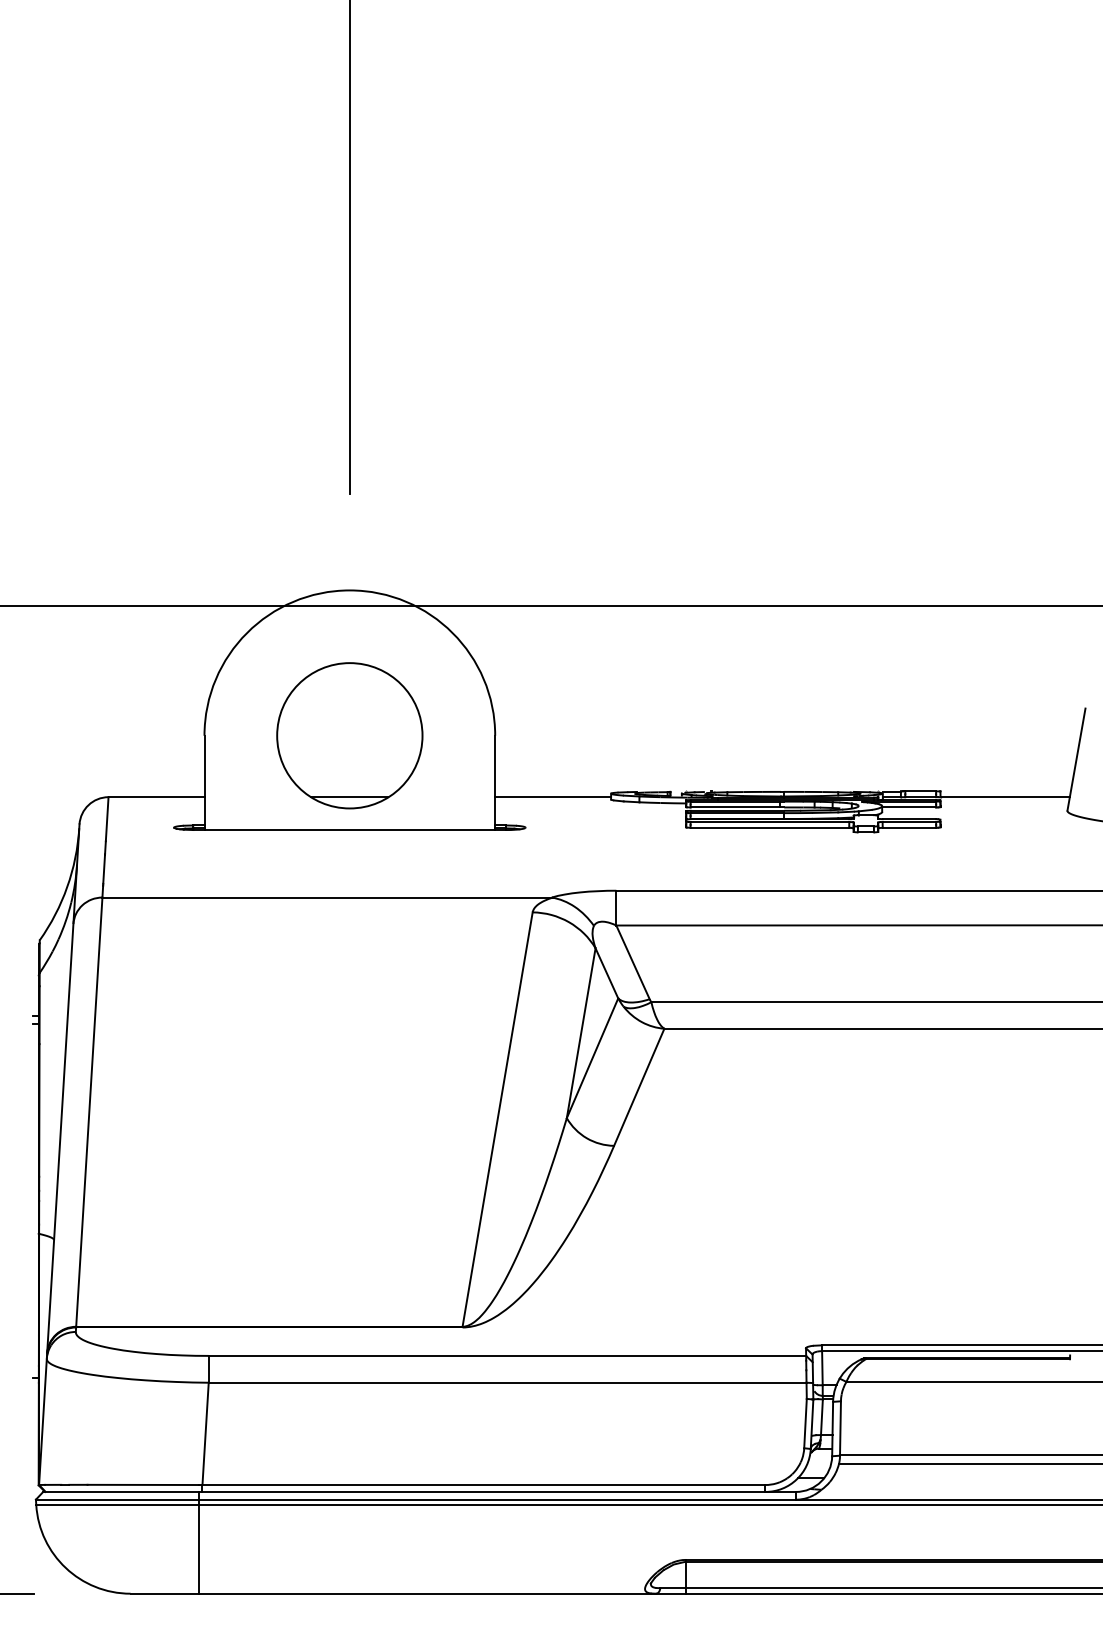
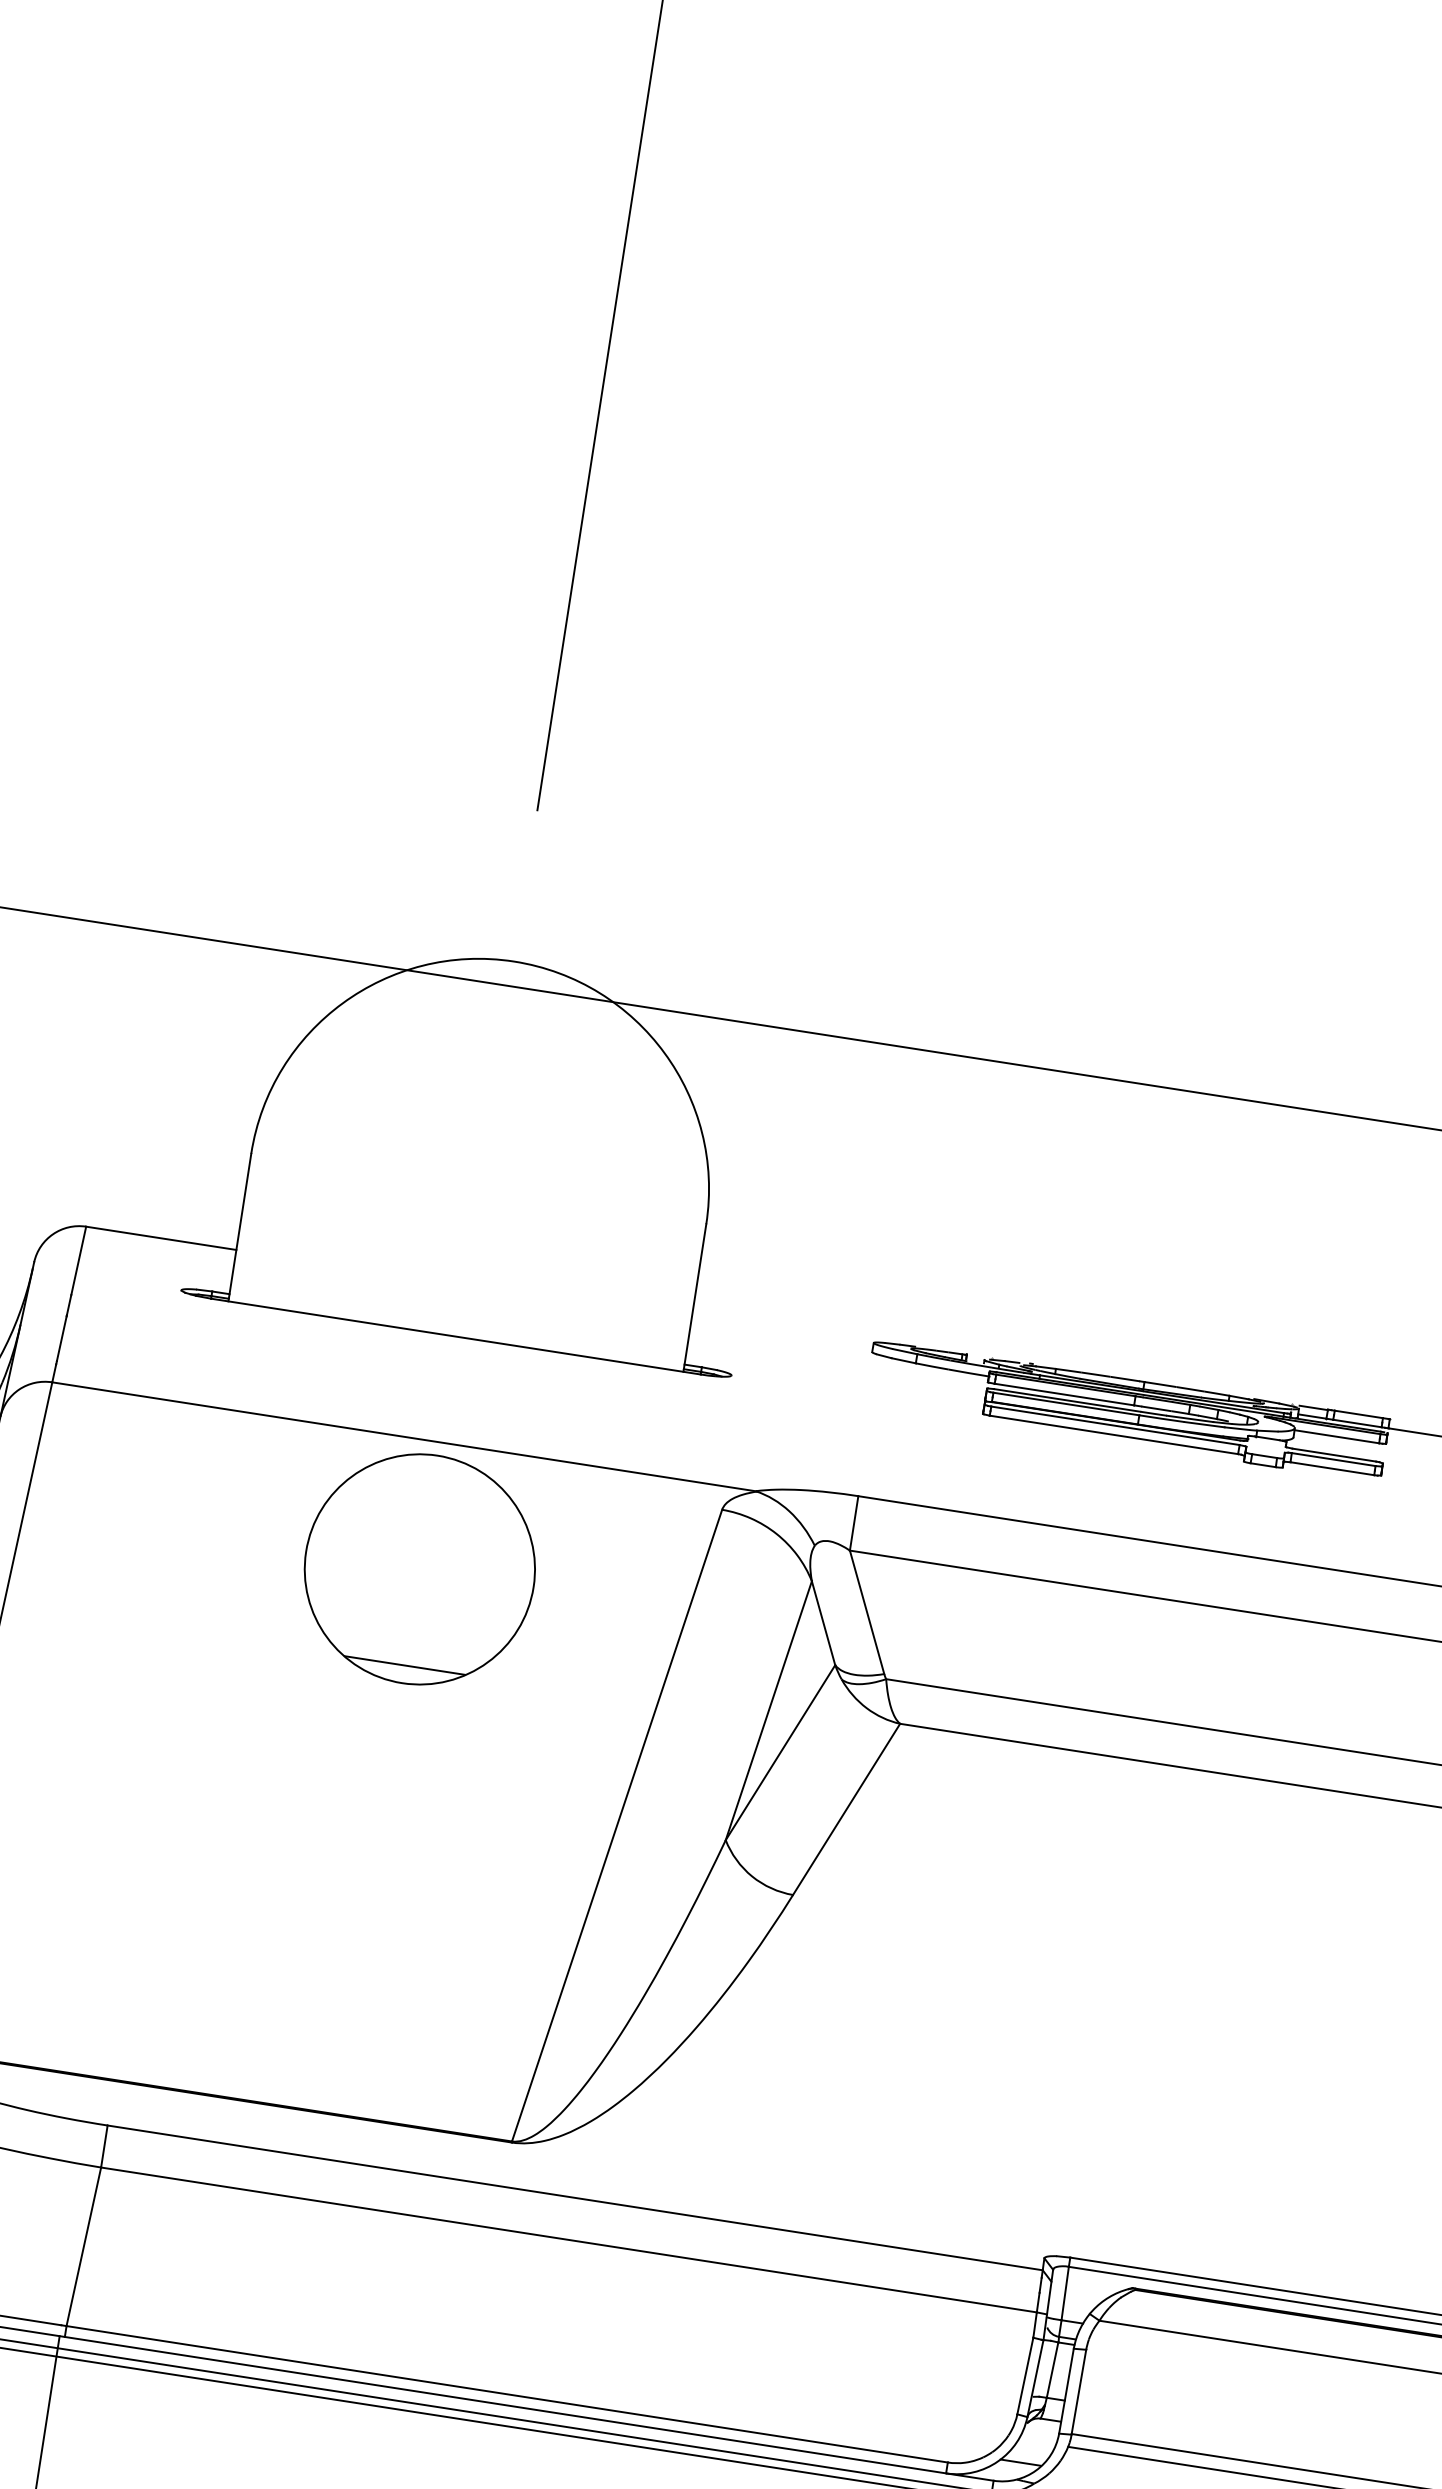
part: (349, 735) -> (419, 1568), moved
line: (553, 797) -> (782, 1335), removed

